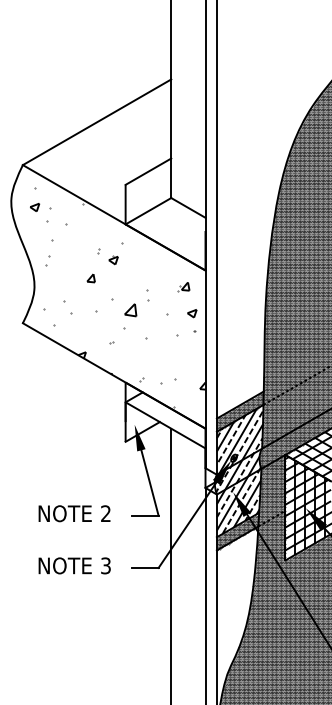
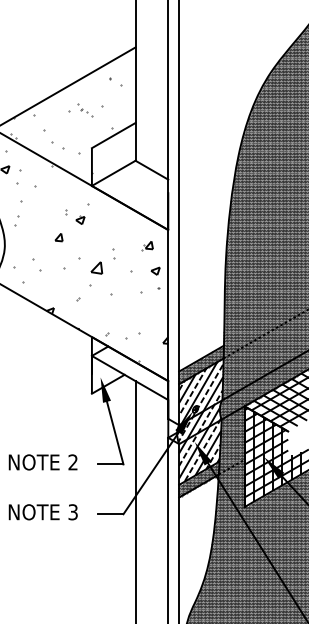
hatch: (98, 160) -> (66, 124), added

